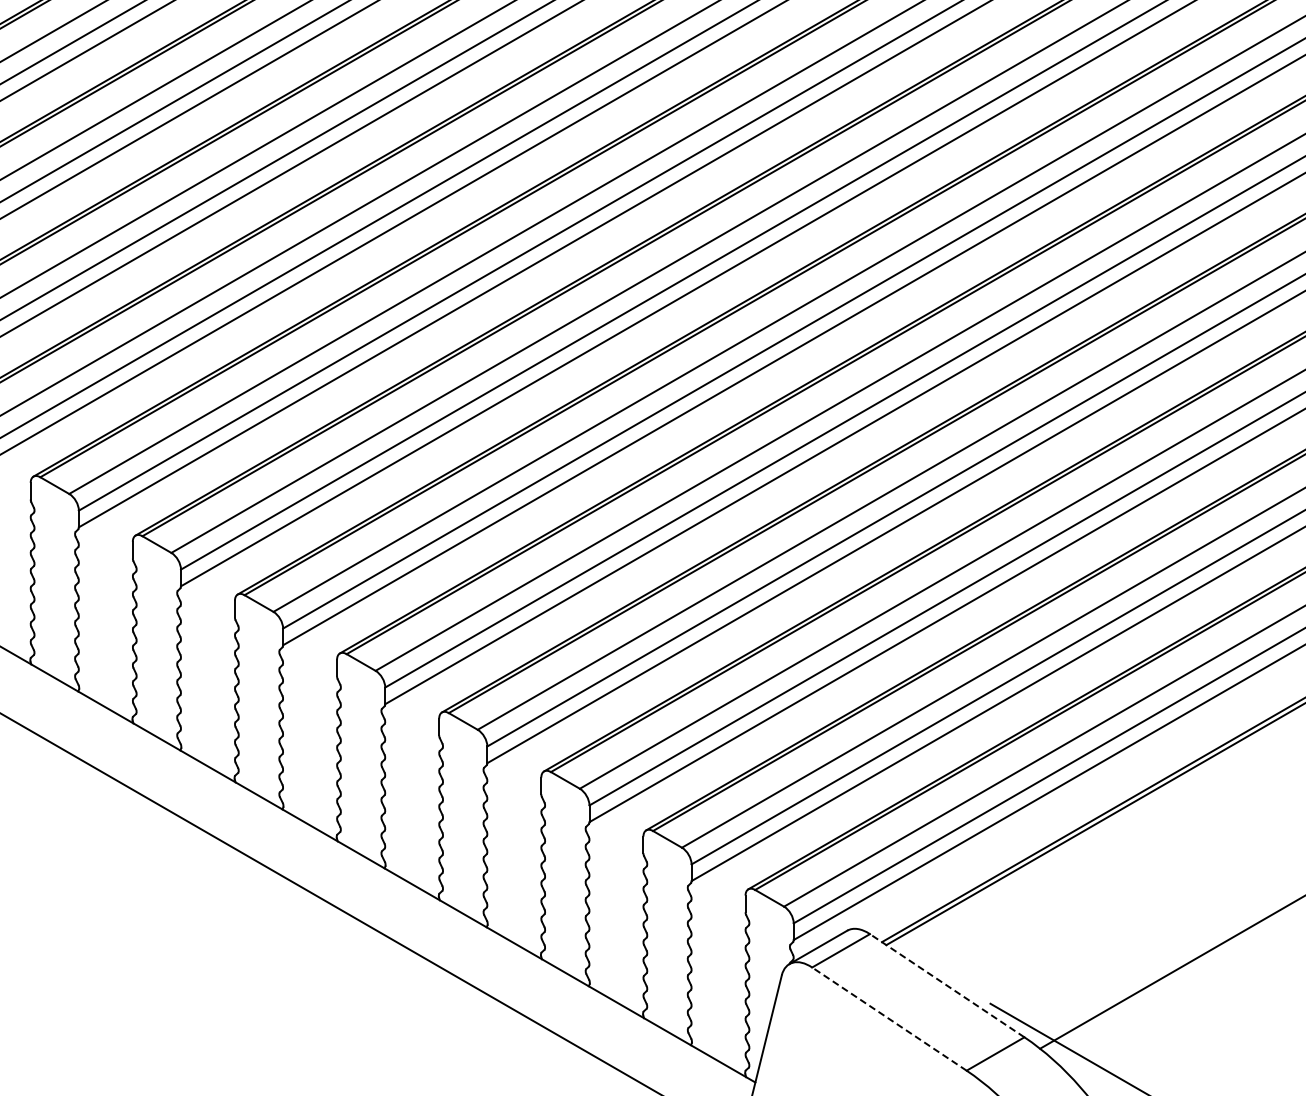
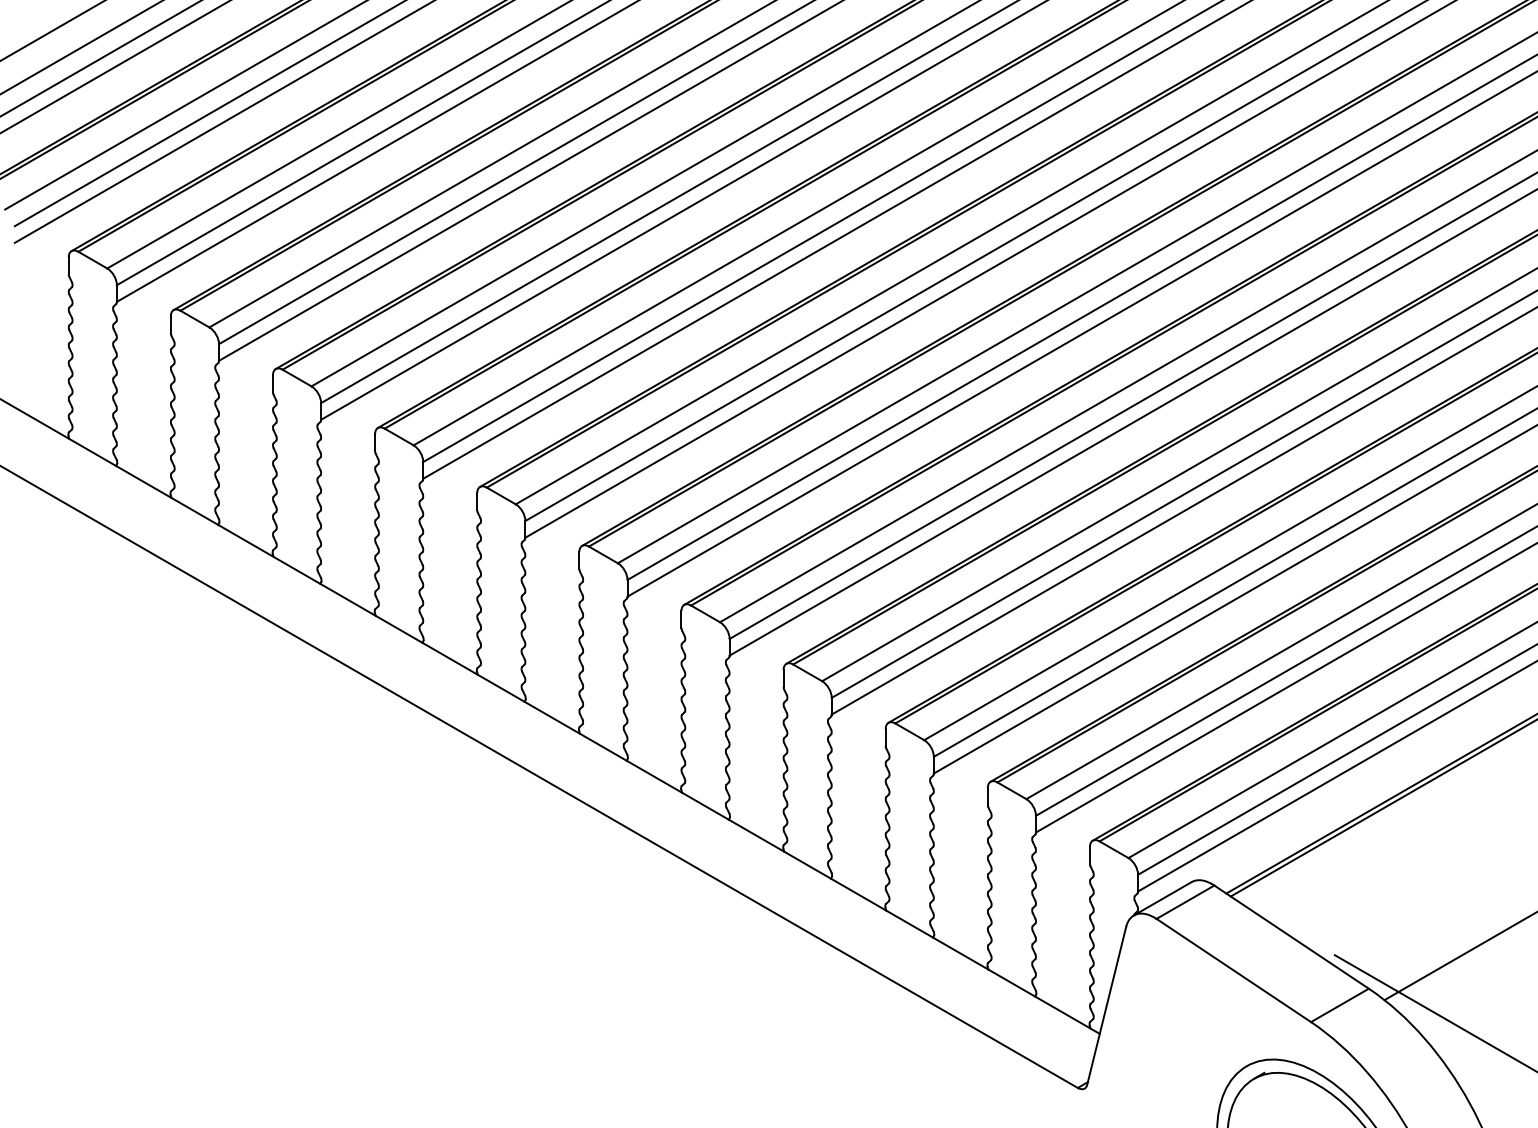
line: (947, 986) -> (1291, 937), dashed -> solid
line: (889, 1019) -> (1233, 970), dashed -> solid

